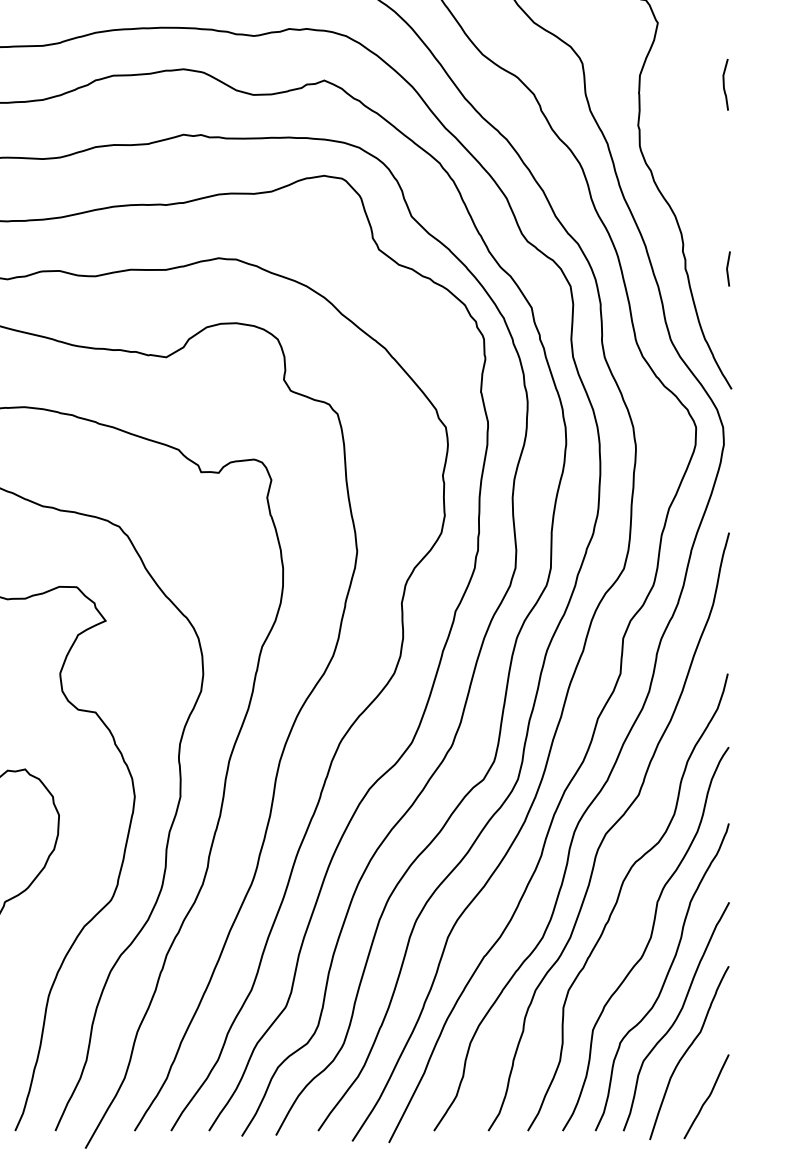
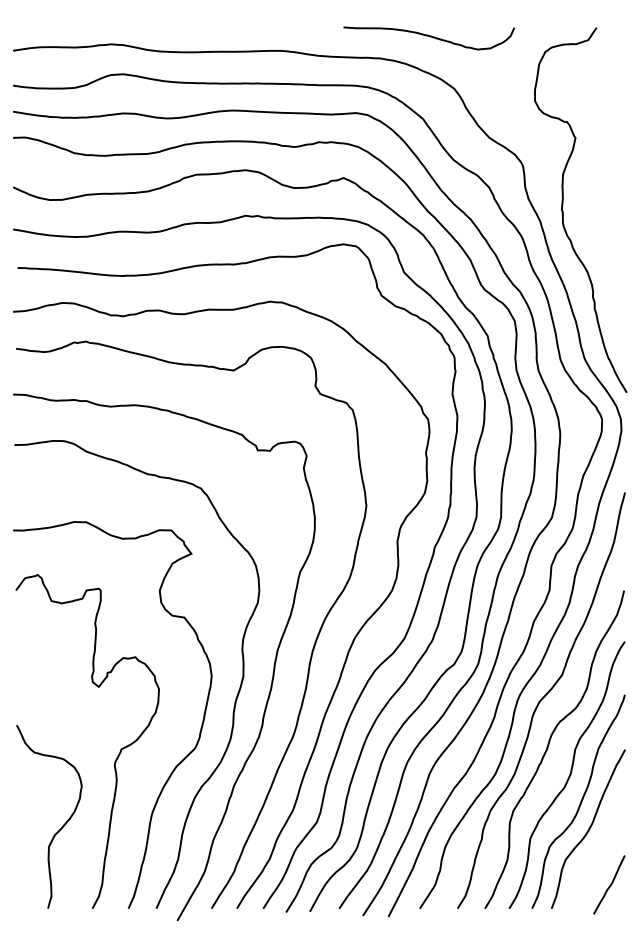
curve: (725, 84) -> (622, 180), removed
line: (728, 268) -> (624, 308), removed
curve: (688, 1051) -> (596, 853), removed

